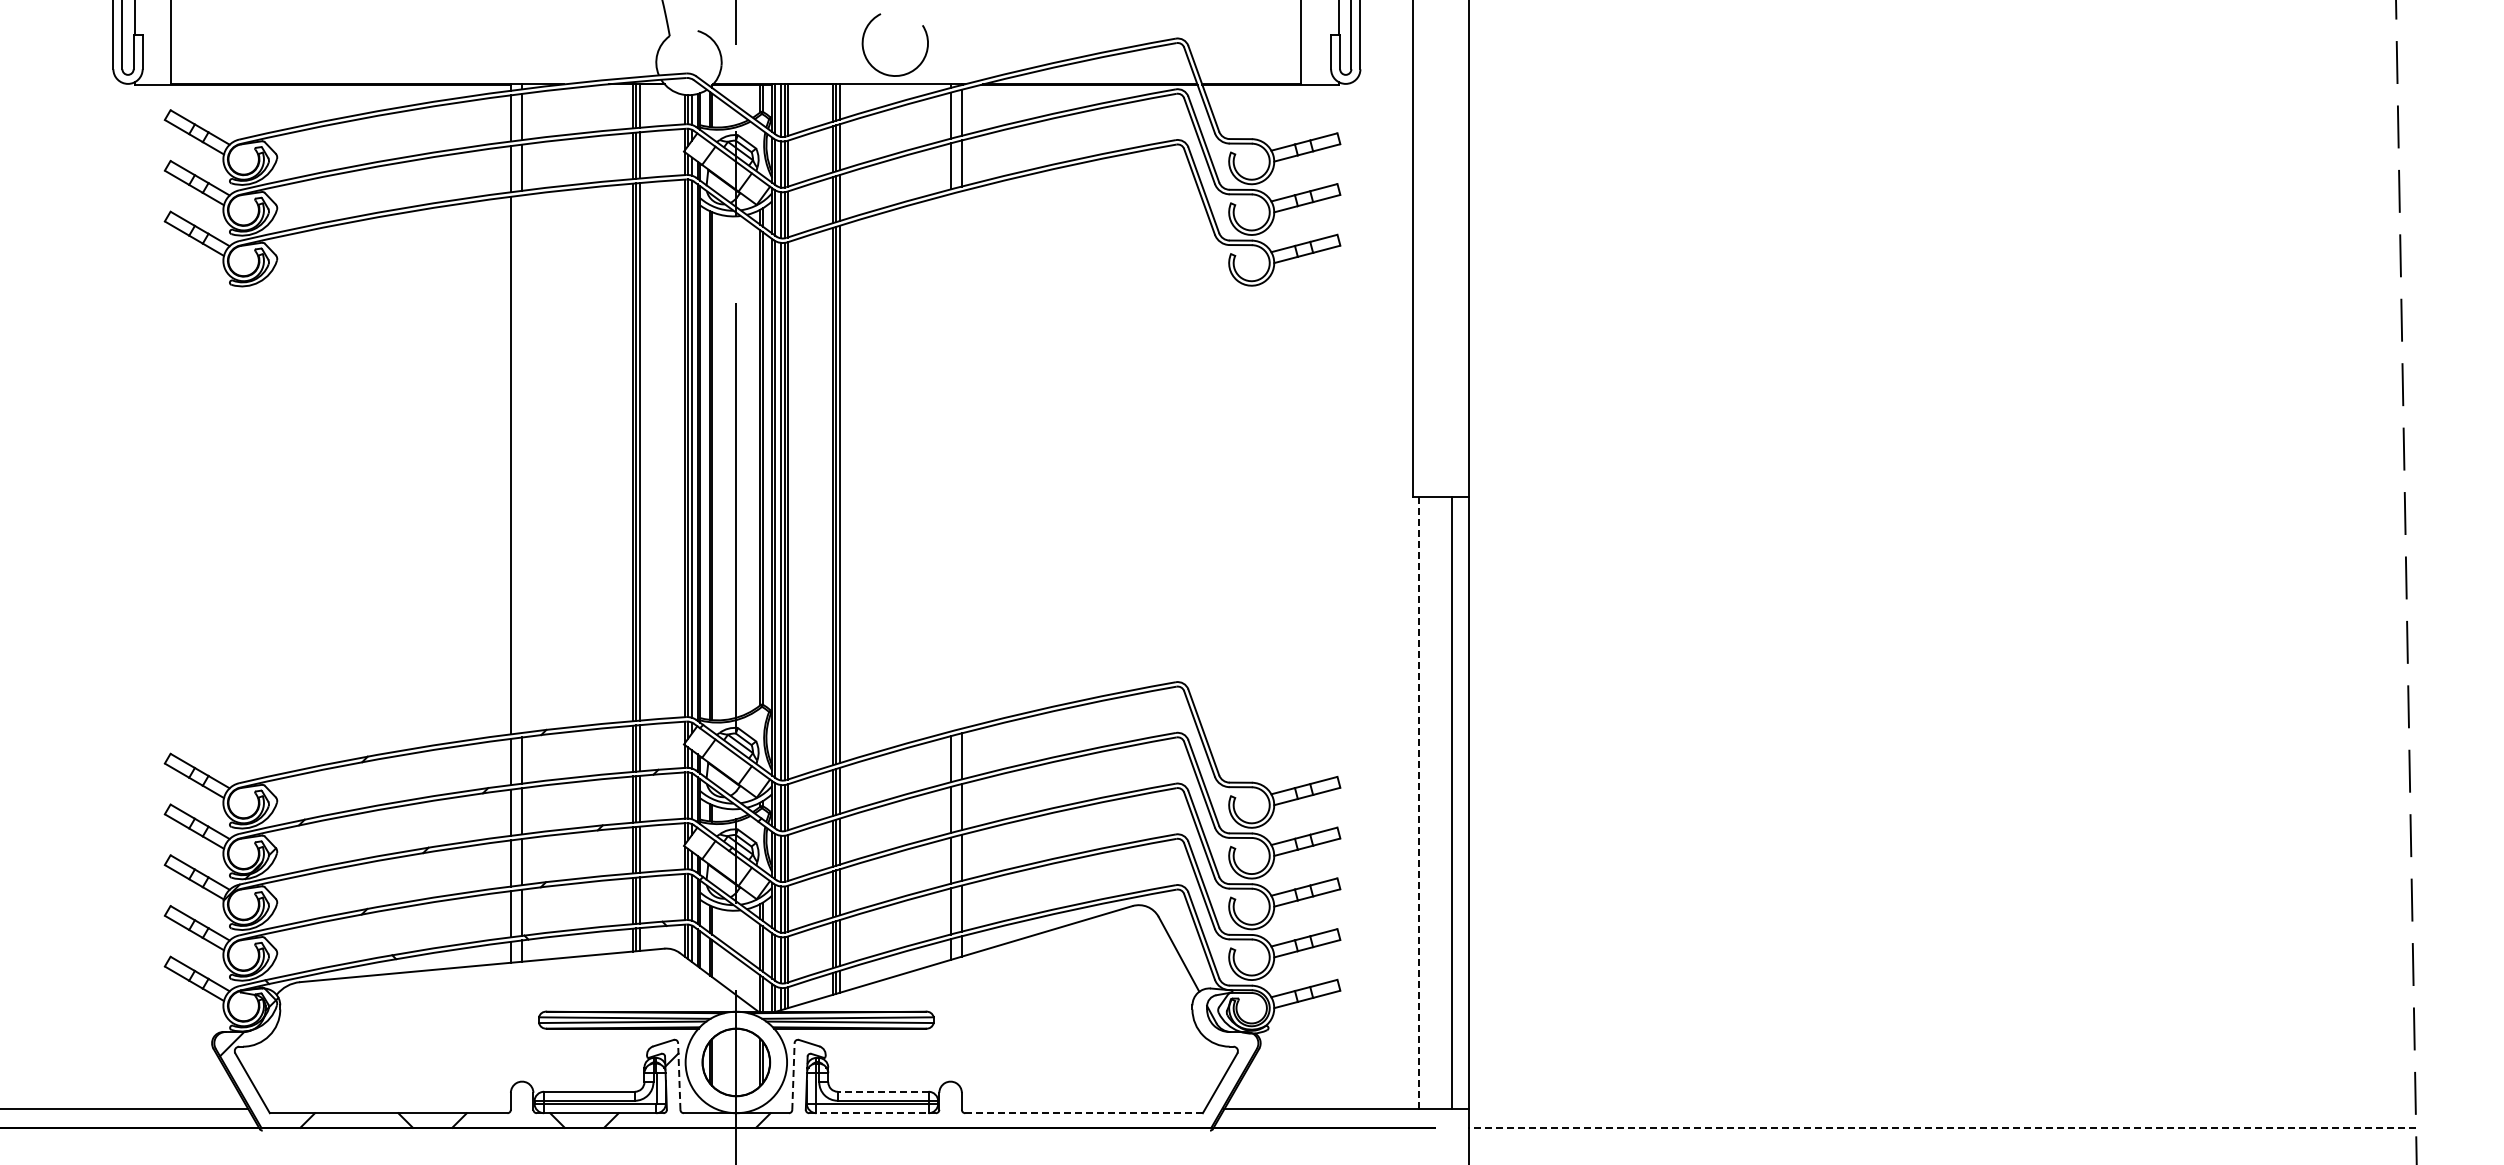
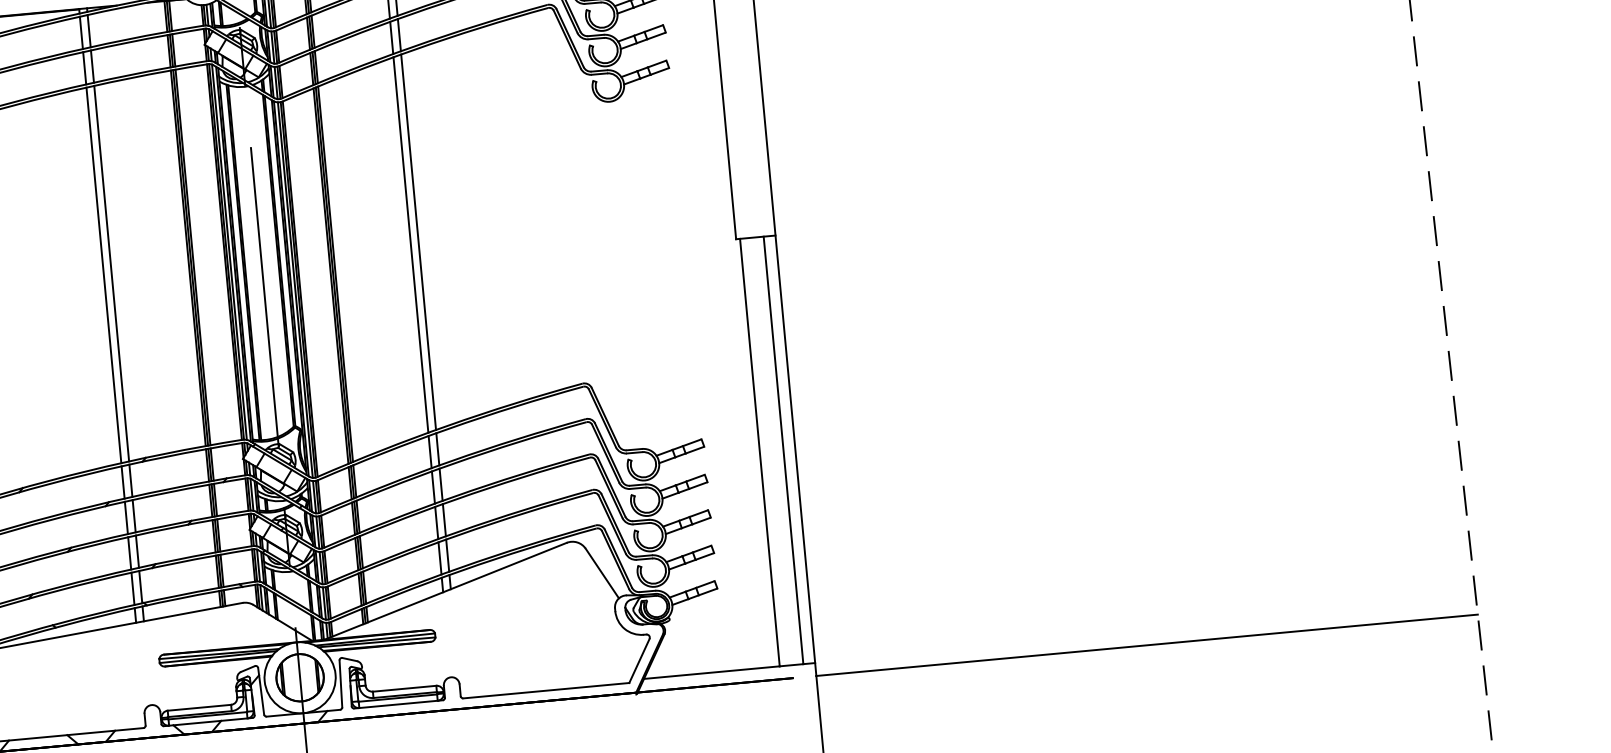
line: (961, 459) -> (418, 241), added
line: (950, 462) -> (410, 244), added
line: (522, 463) -> (111, 273), added
line: (1418, 803) -> (759, 452), dashed -> solid
line: (679, 1076) -> (261, 691), dashed -> solid
line: (793, 1076) -> (340, 683), dashed -> solid
line: (882, 1091) -> (404, 688), dashed -> solid
line: (873, 1113) -> (399, 704), dashed -> solid
line: (1084, 1113) -> (546, 690), dashed -> solid
line: (1942, 1127) -> (1146, 645), dashed -> solid

